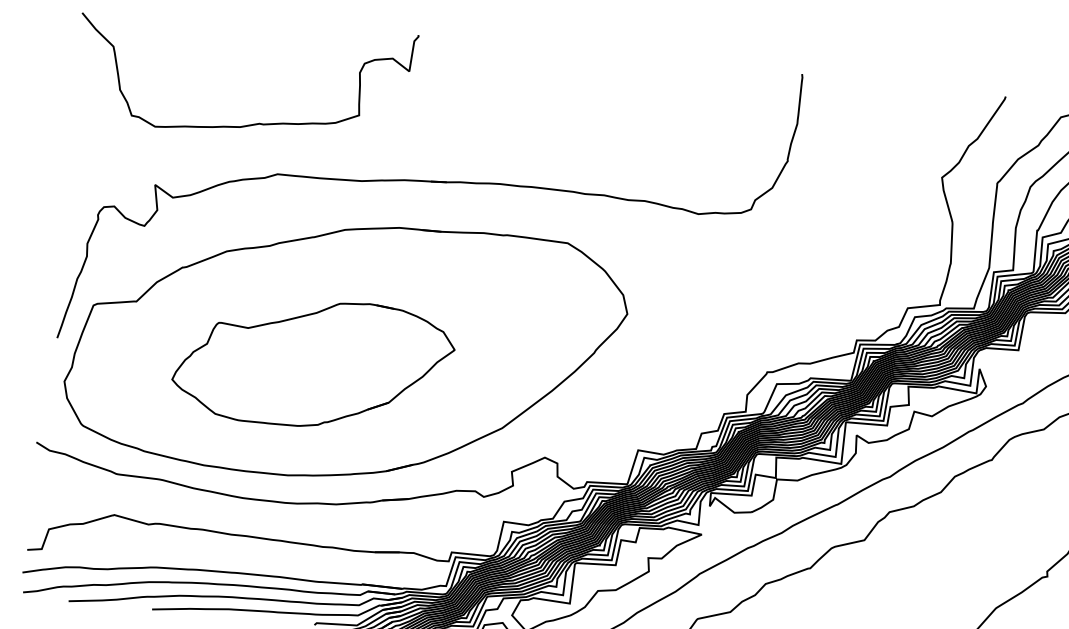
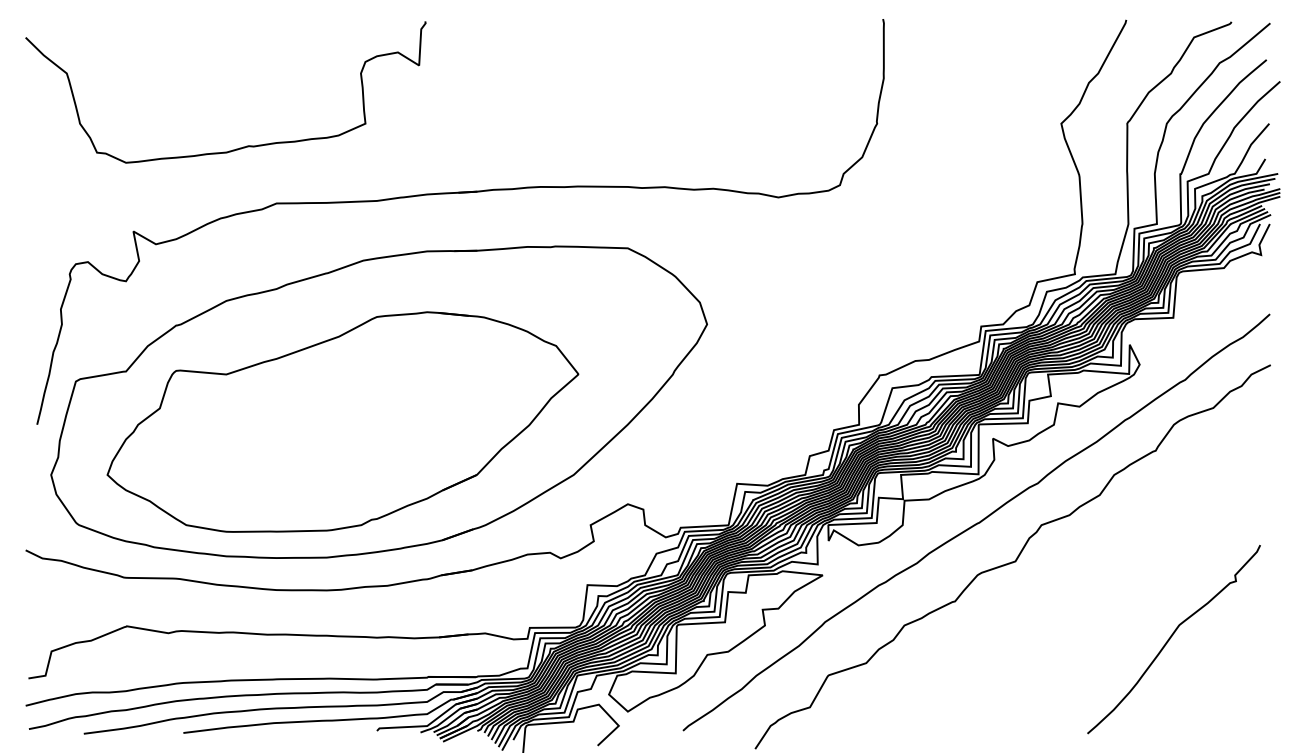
part: (313, 362) -> (342, 421), size x1.43

